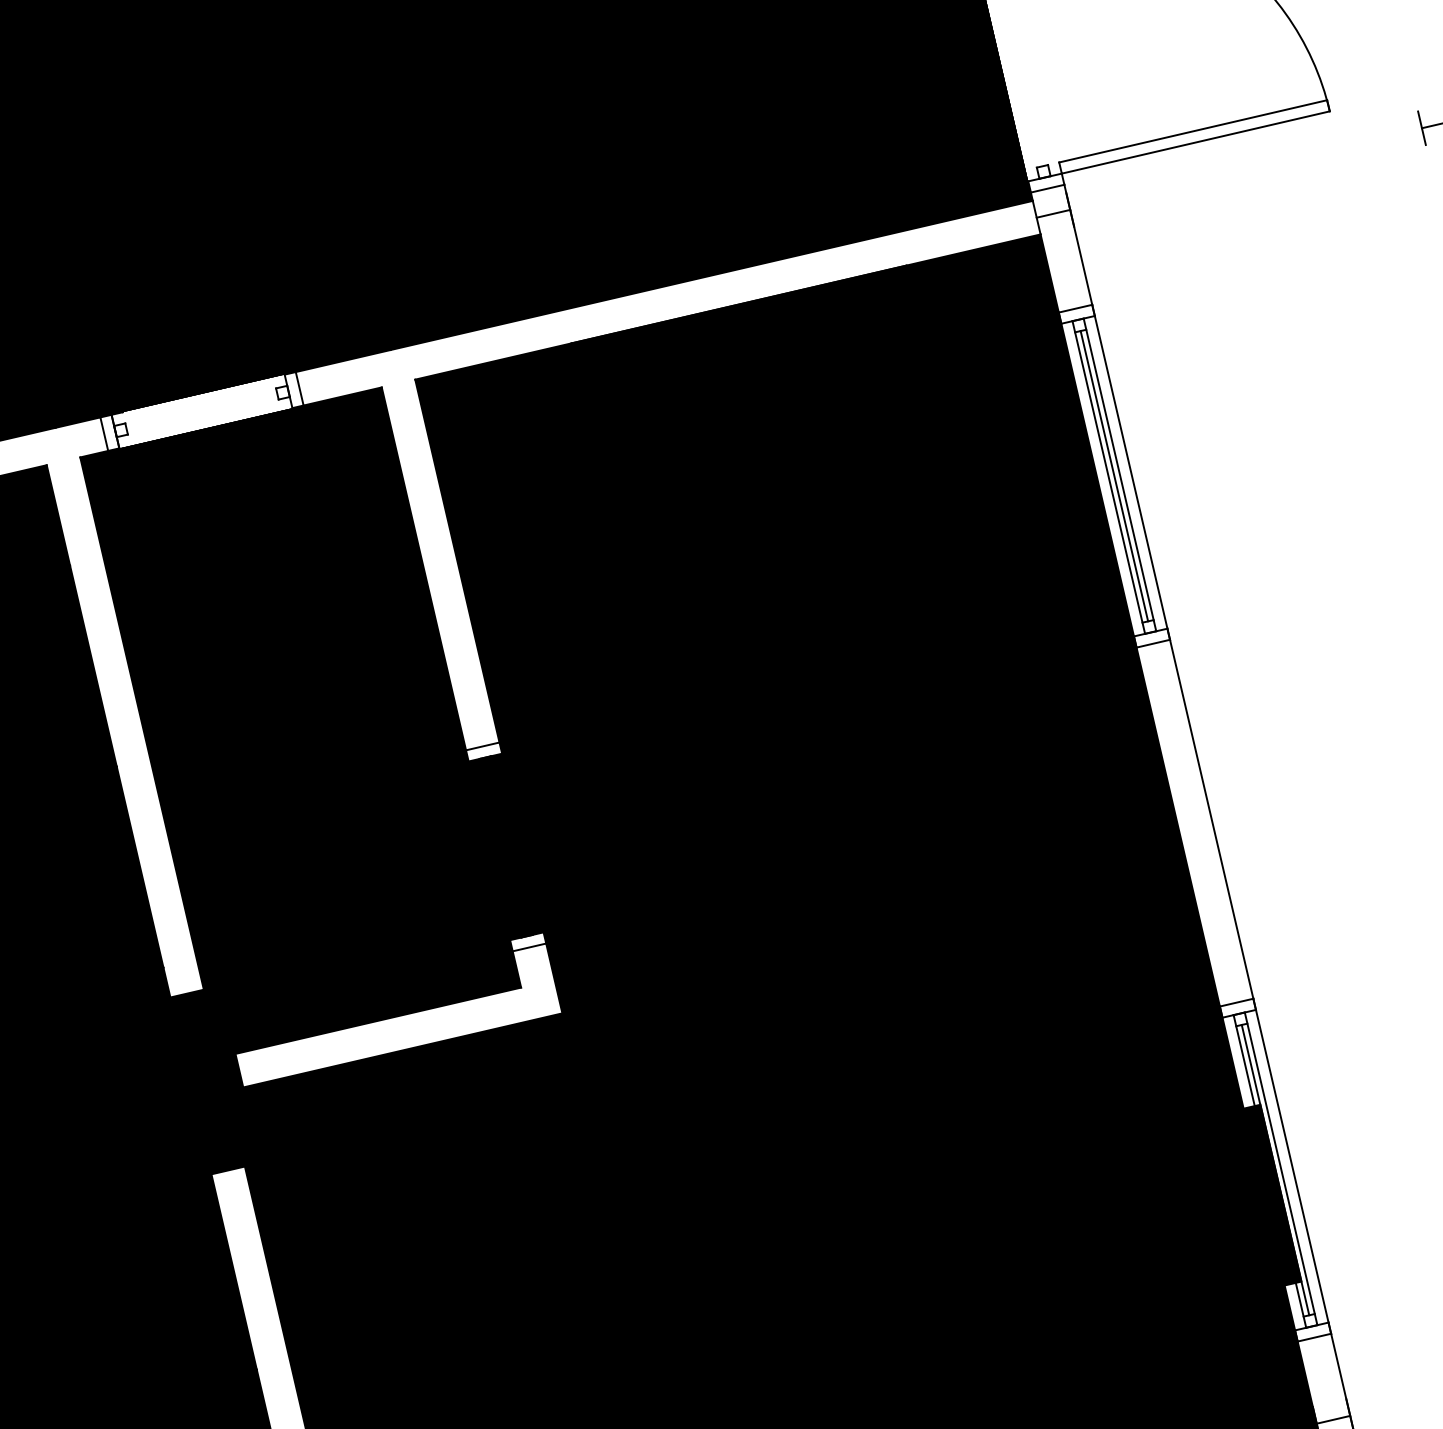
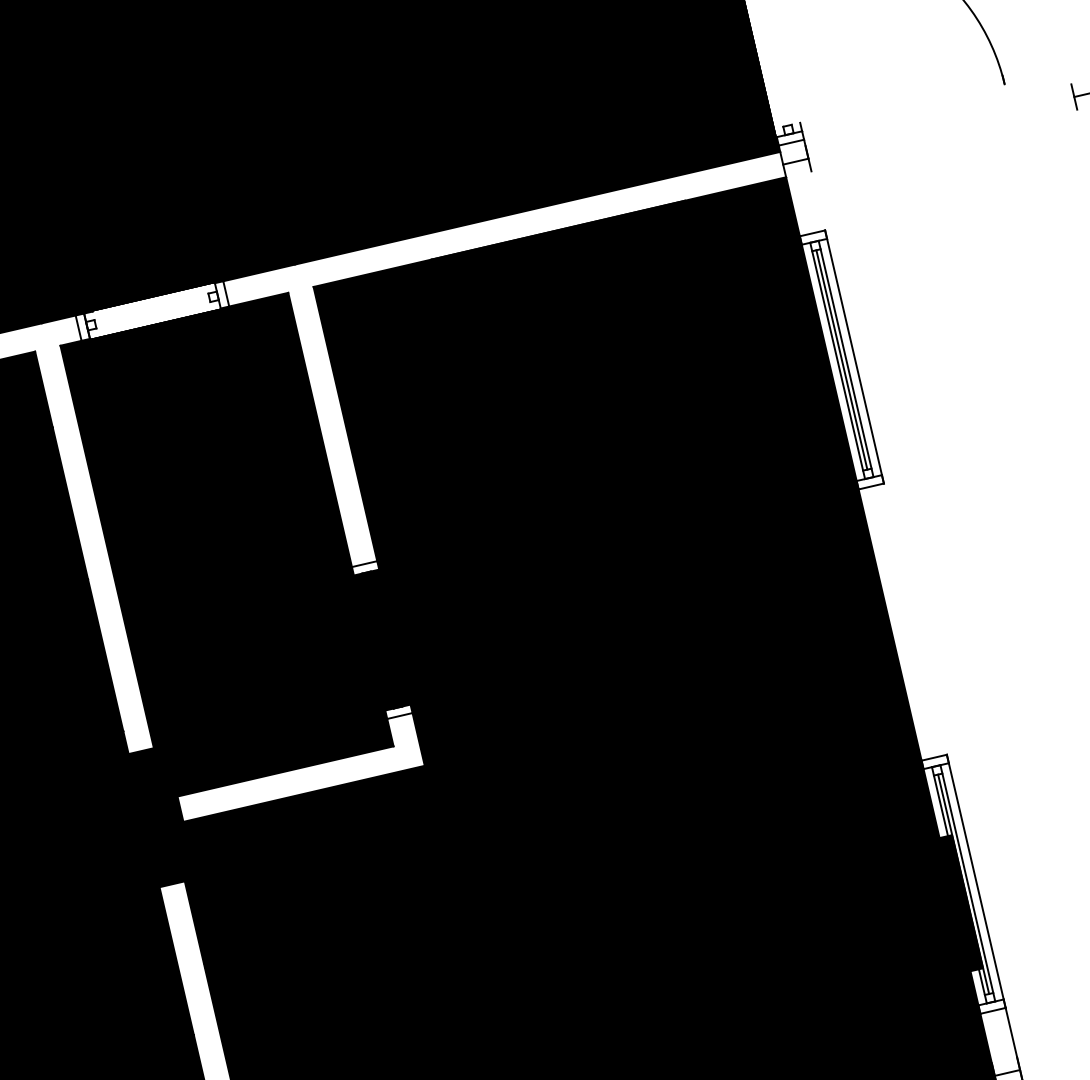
line: (1193, 130) -> (901, 98), removed
line: (1195, 142) -> (903, 107), removed
line: (1080, 257) -> (816, 194), removed
line: (1210, 818) -> (914, 618), removed

